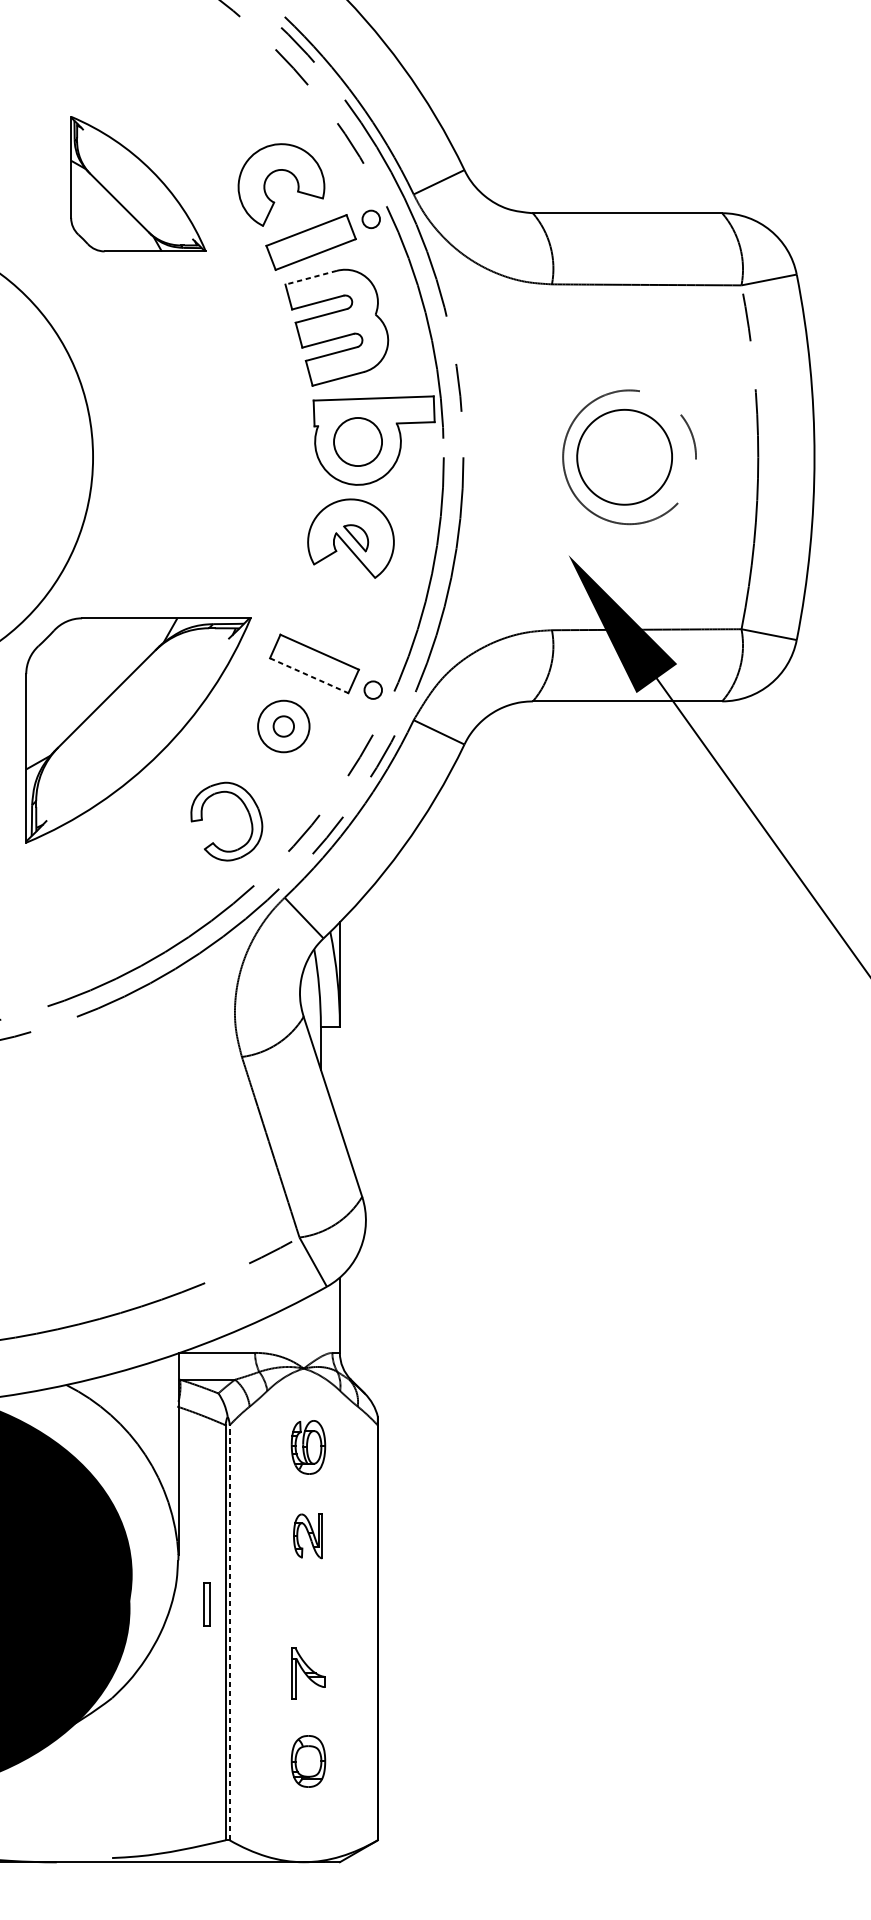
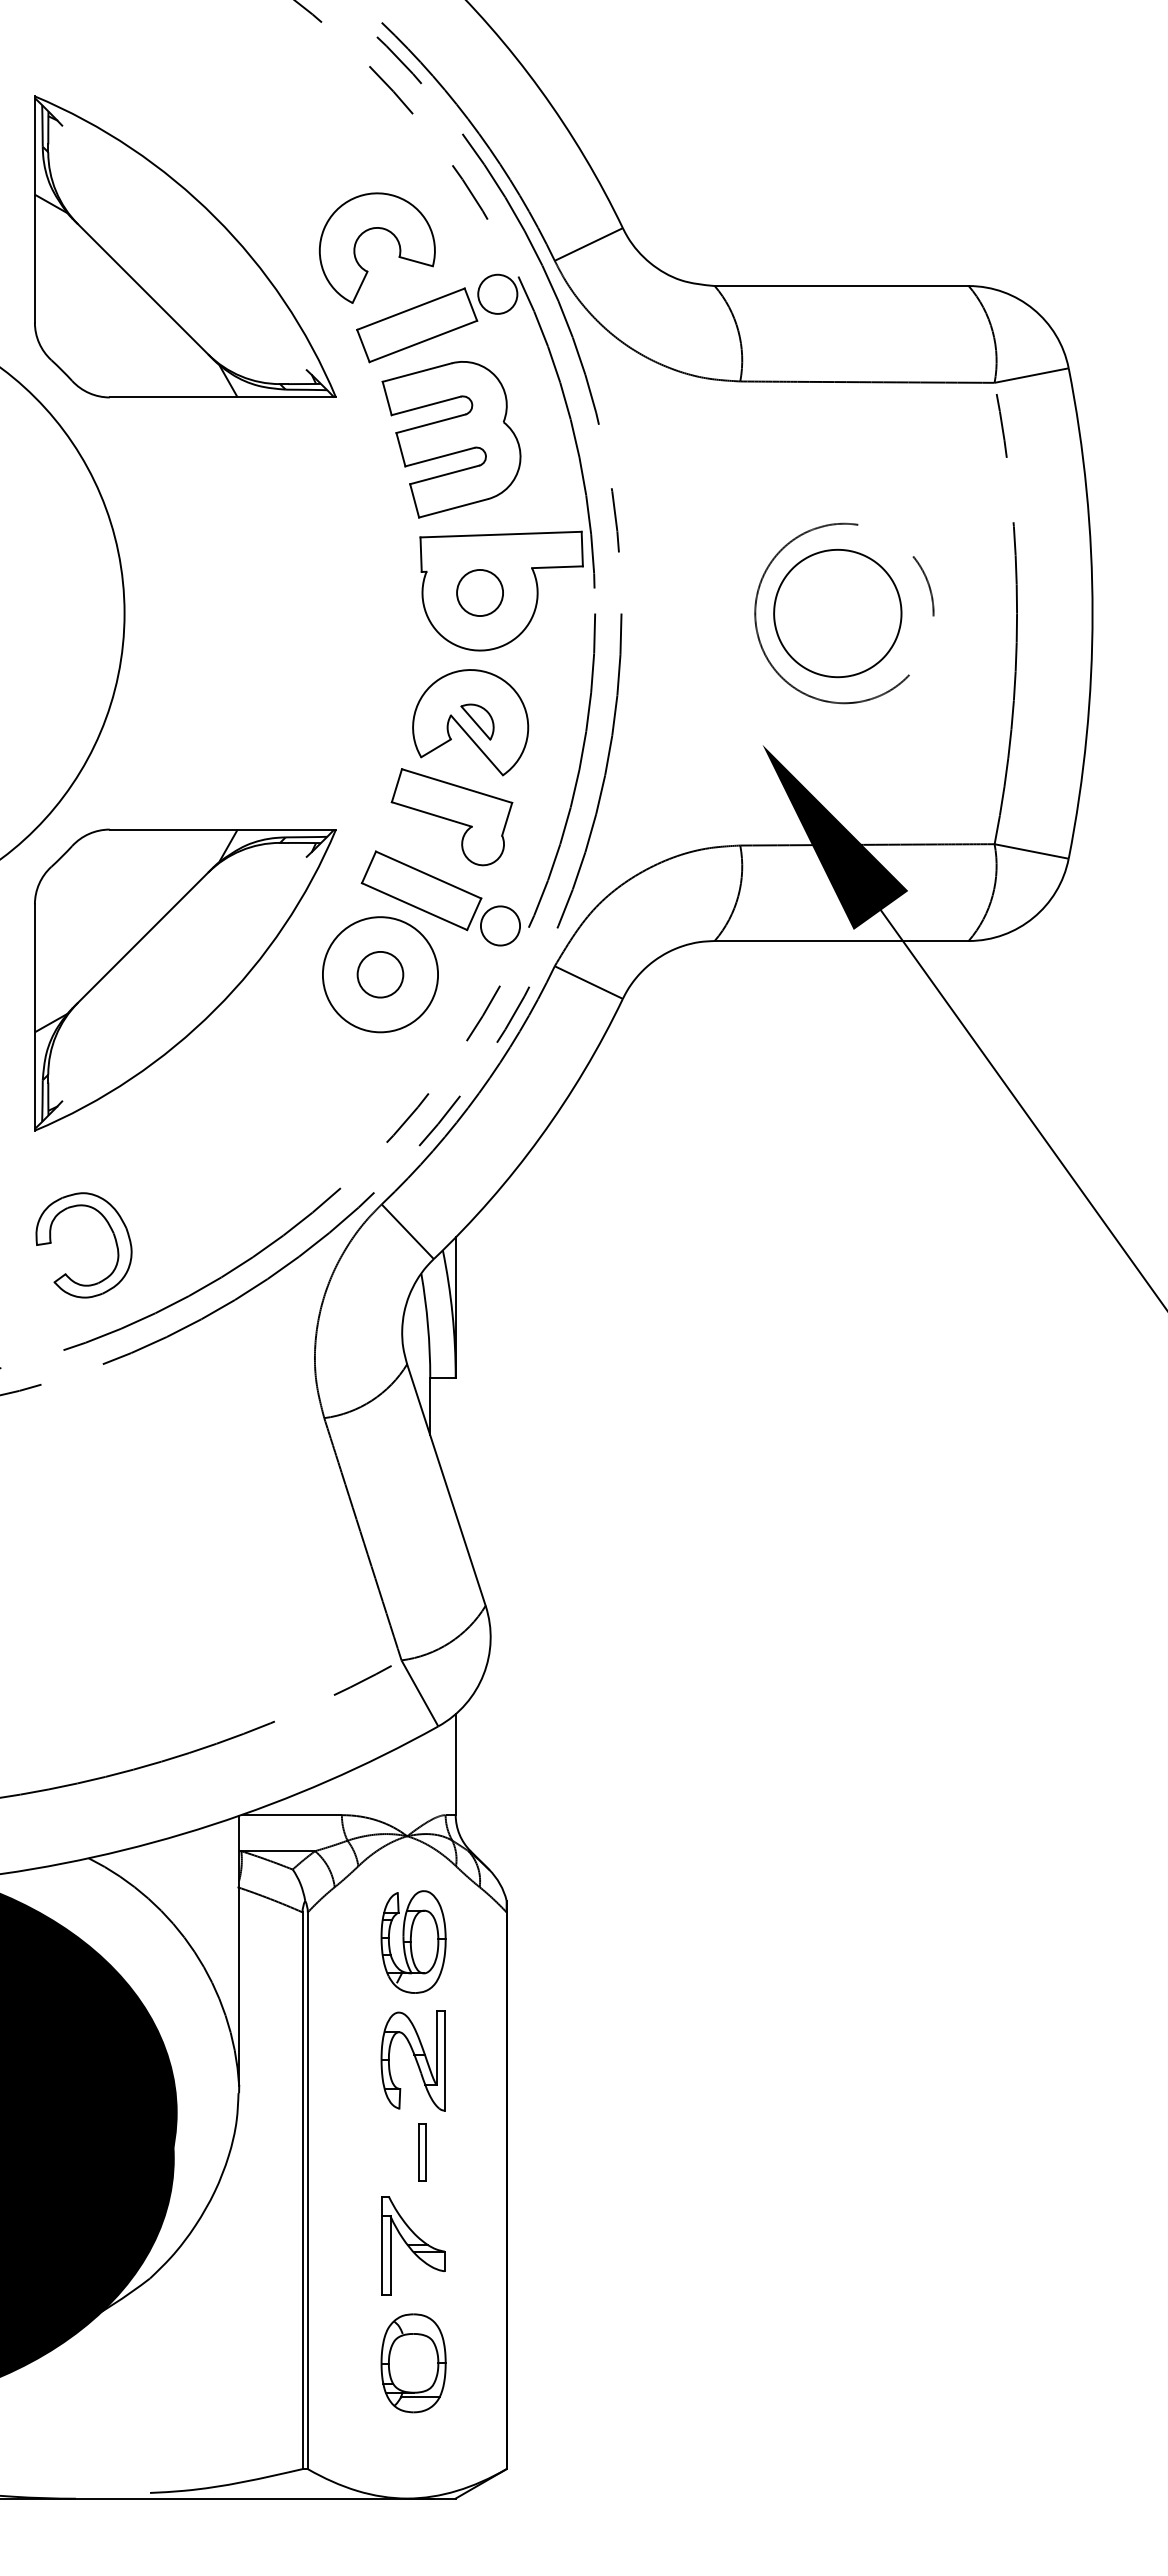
part: (138, 183) -> (185, 246), size x1.67
circle: (371, 218) -> (497, 293), size x1.67
line: (311, 277) -> (417, 372), dashed -> solid
circle: (358, 441) -> (480, 592), size x0.71
part: (336, 609) -> (451, 817), added
line: (309, 675) -> (414, 906), dashed -> solid
circle: (373, 689) -> (500, 925), size x1.67
circle: (283, 726) -> (380, 974), size x1.67
circle: (283, 726) -> (380, 974), size x1.67
part: (247, 811) -> (111, 1231), moved
part: (308, 1447) -> (413, 1941), size x1.43
part: (307, 1535) -> (412, 2060), size x1.67
part: (207, 1604) -> (422, 2152), moved
line: (229, 1632) -> (307, 2190), dashed -> solid
part: (308, 1673) -> (413, 2245), size x1.43
part: (308, 1761) -> (413, 2363), size x1.43

